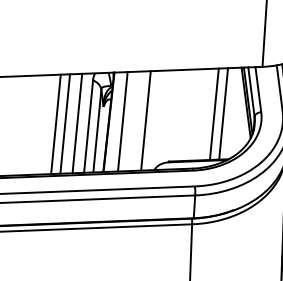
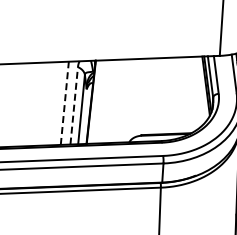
line: (214, 114) -> (179, 95), removed
line: (222, 114) -> (186, 95), removed
line: (146, 120) -> (122, 100), removed
line: (122, 121) -> (102, 101), removed
line: (55, 123) -> (46, 103), removed
line: (65, 123) -> (54, 103), removed
line: (76, 123) -> (64, 103), solid -> dashed
line: (88, 126) -> (74, 105), solid -> dashed

